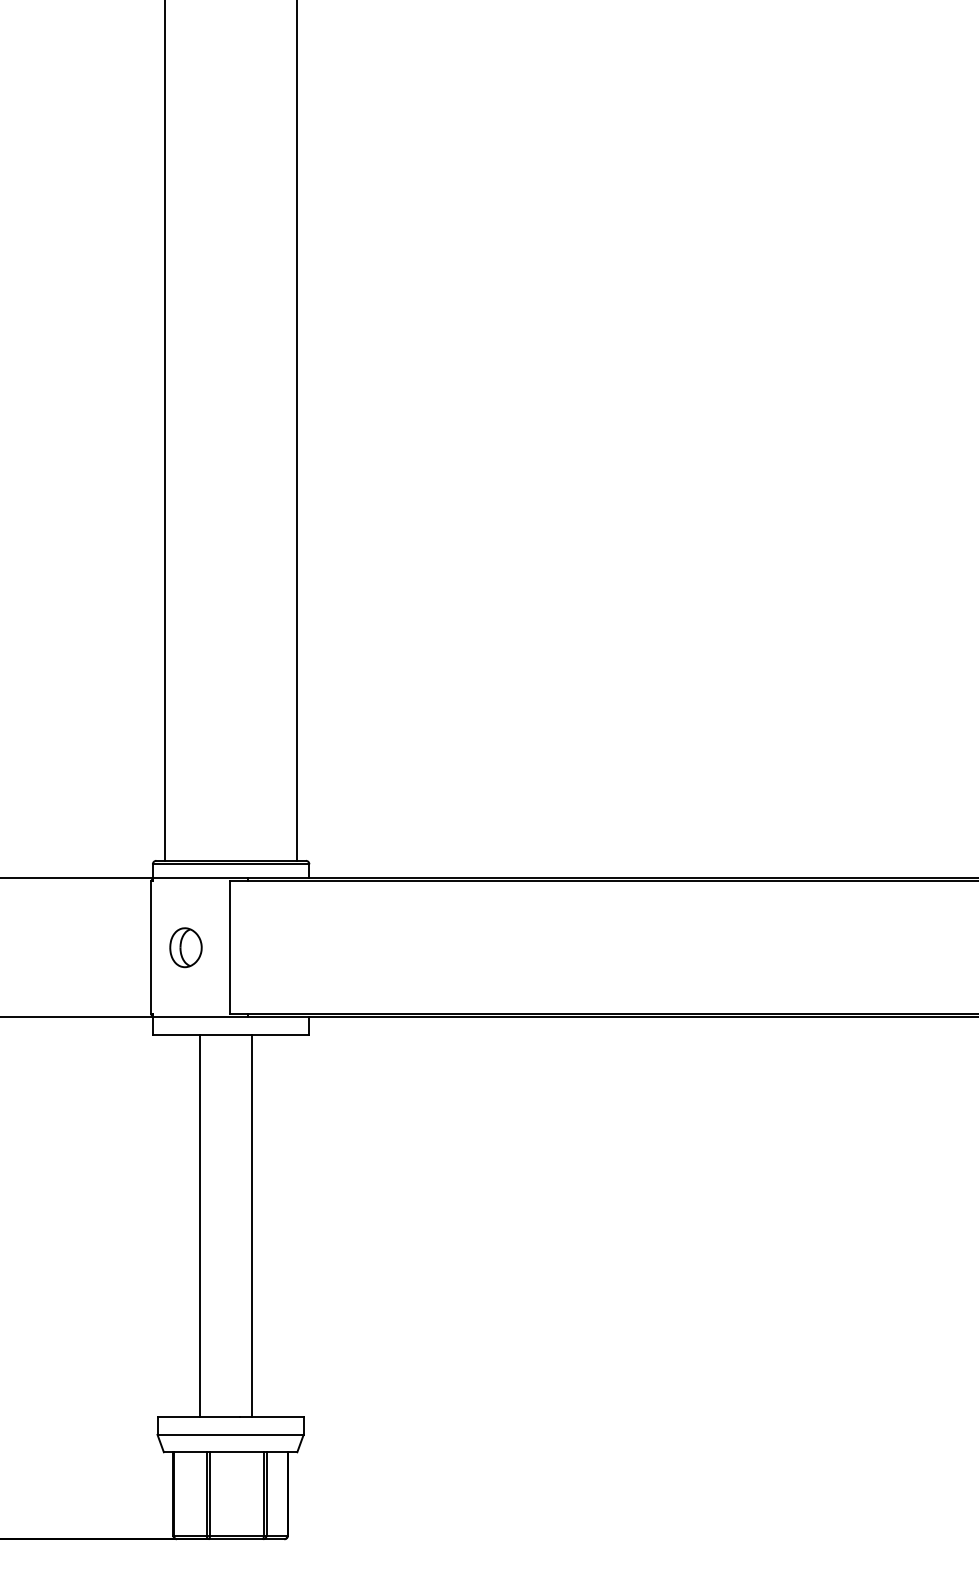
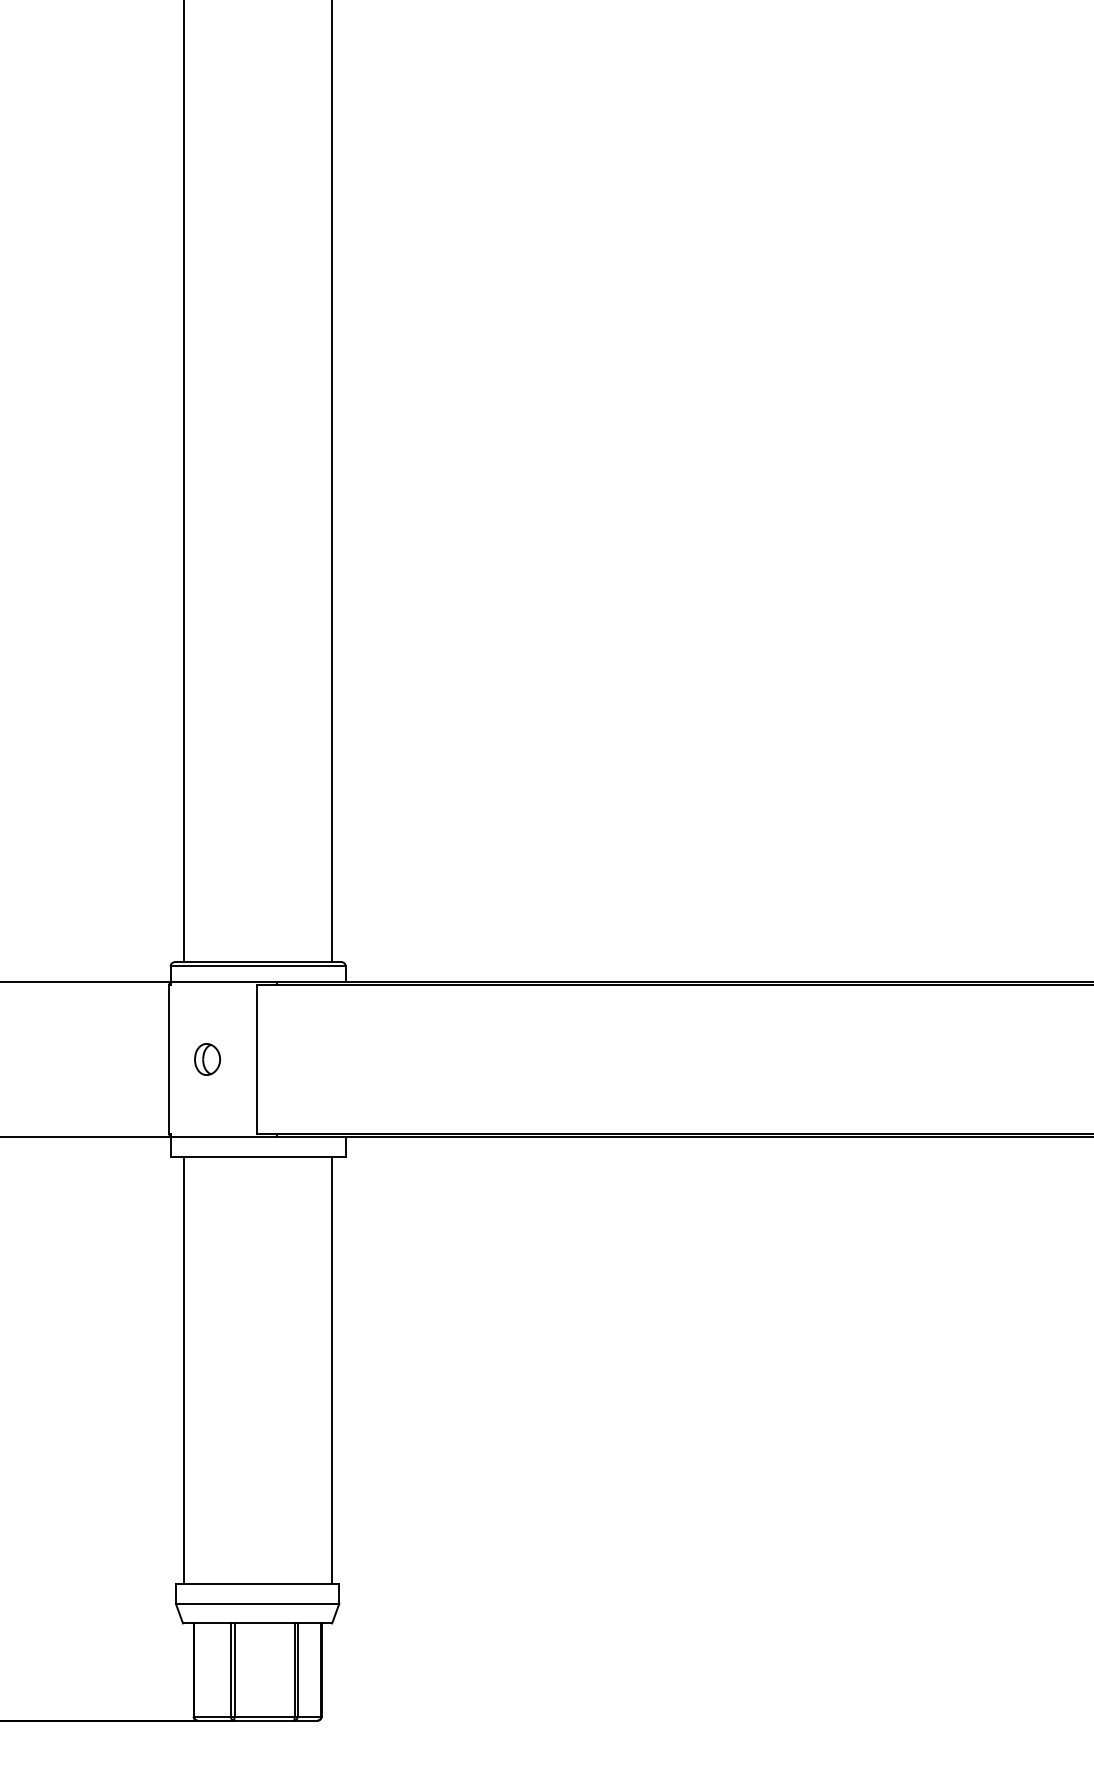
part: (185, 947) -> (207, 1059), size x0.71
line: (199, 1225) -> (183, 1369), moved
line: (251, 1225) -> (331, 1369), moved

